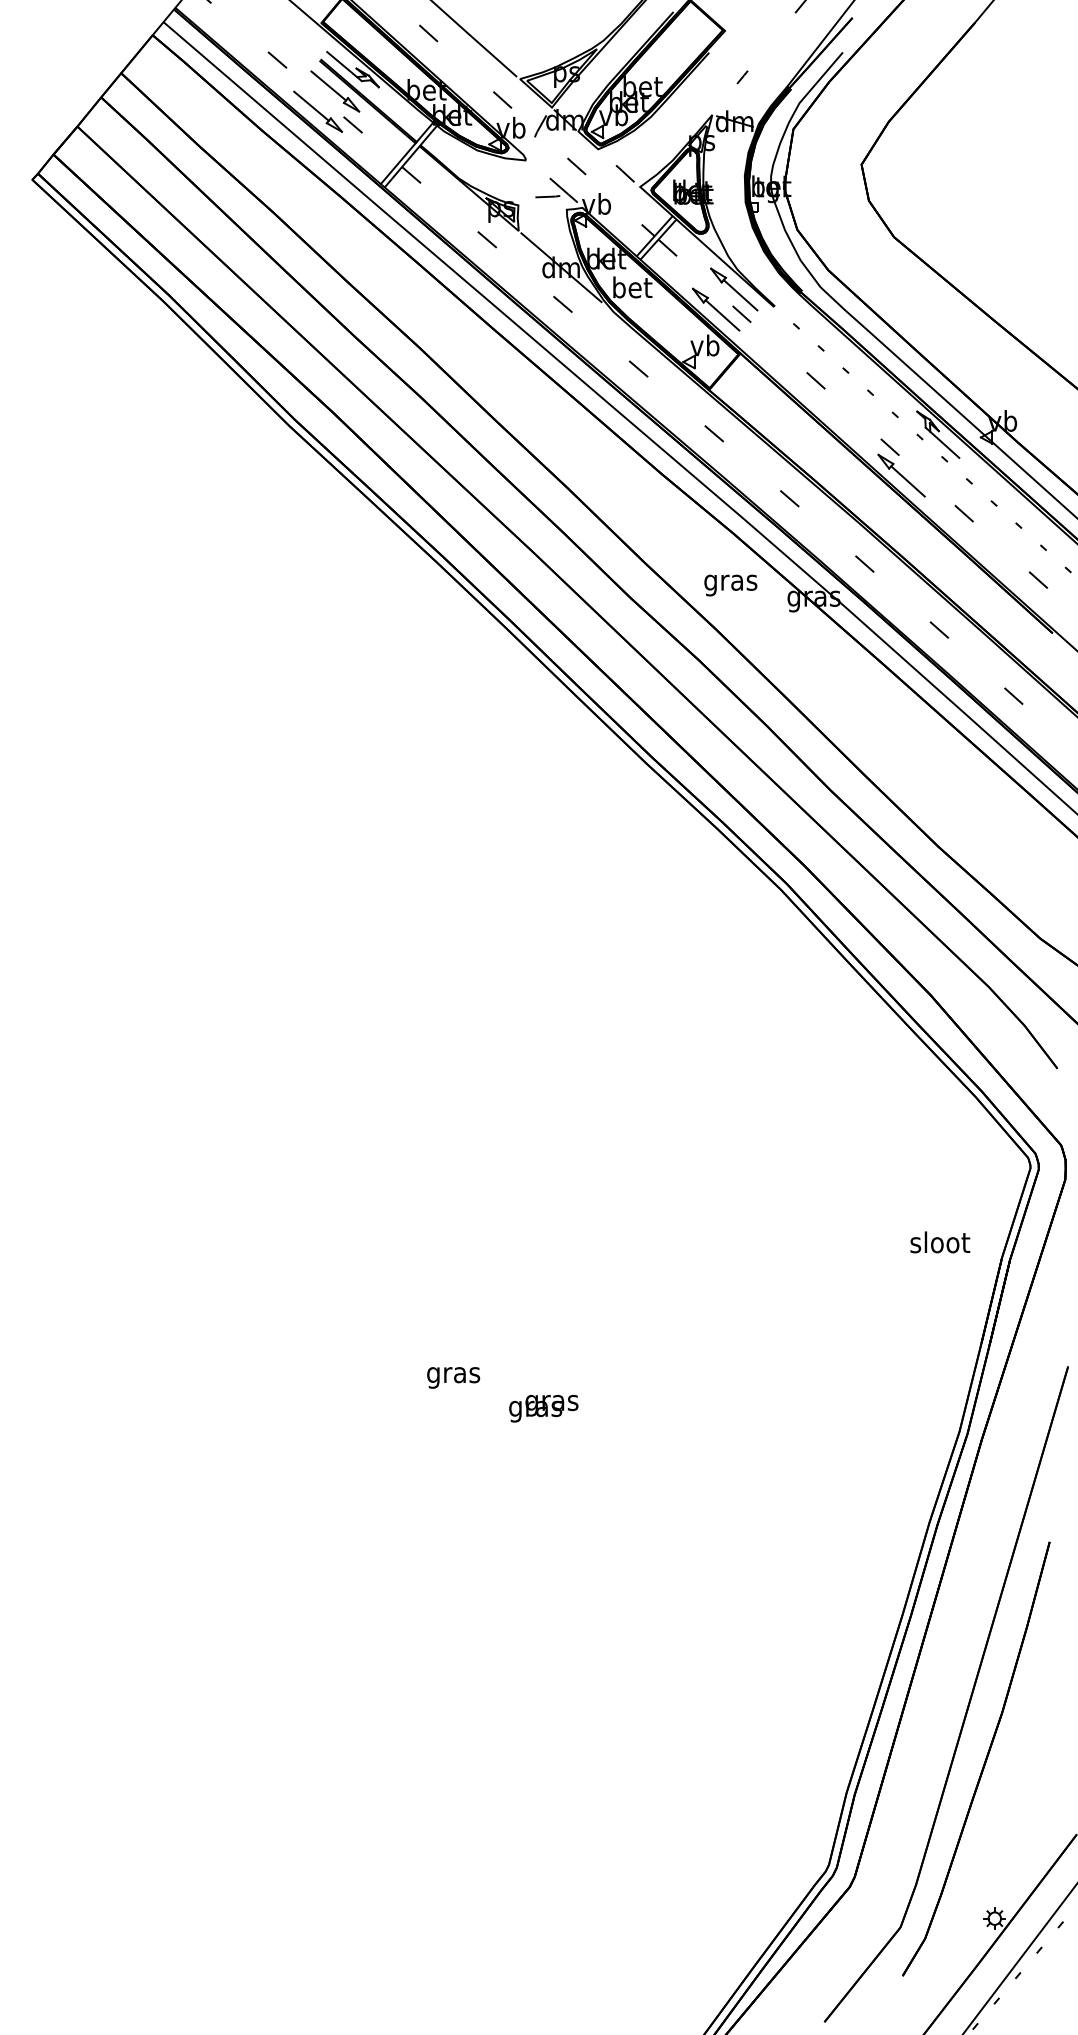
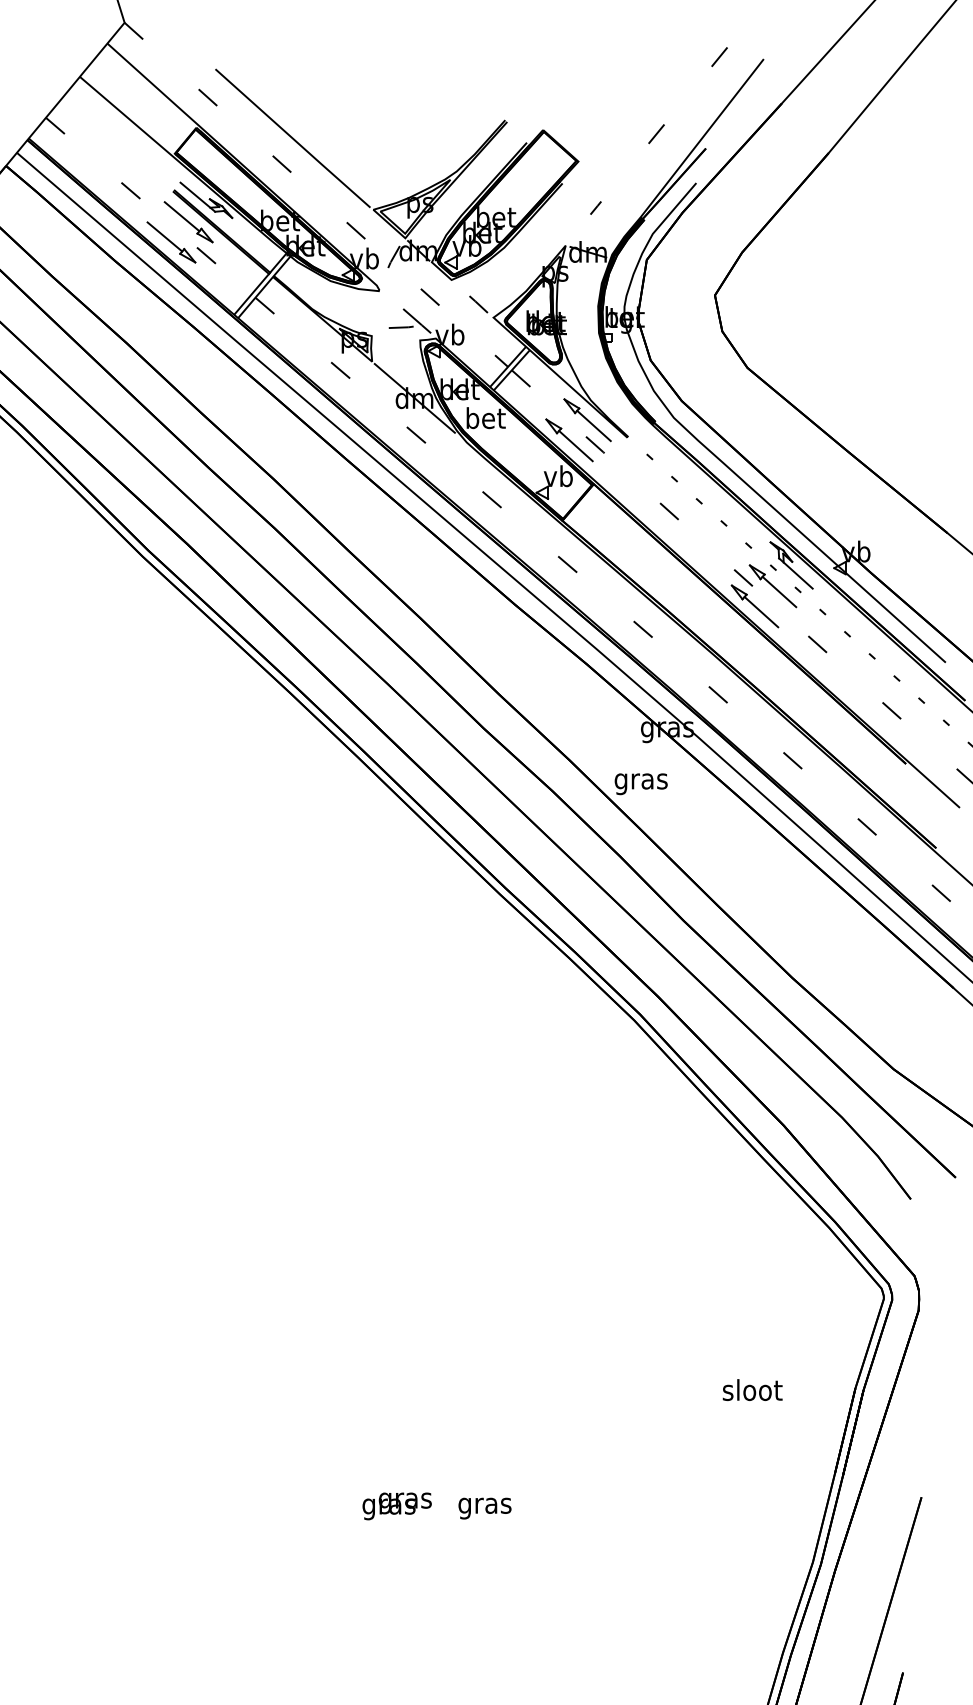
part: (919, 455) -> (772, 586), added
text: (730, 585) -> (640, 784), moved
text: (940, 1242) -> (752, 1390), moved
text: (453, 1377) -> (484, 1508), moved
text: (543, 1408) -> (396, 1506), moved

